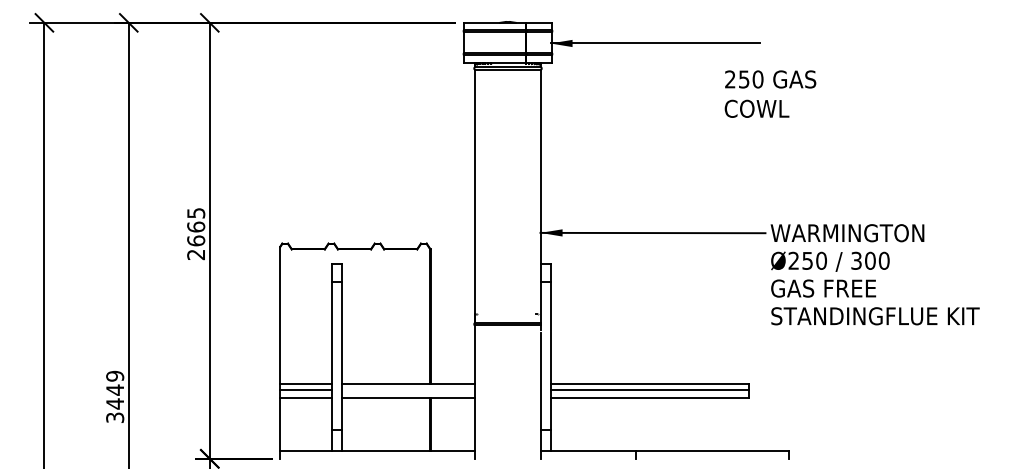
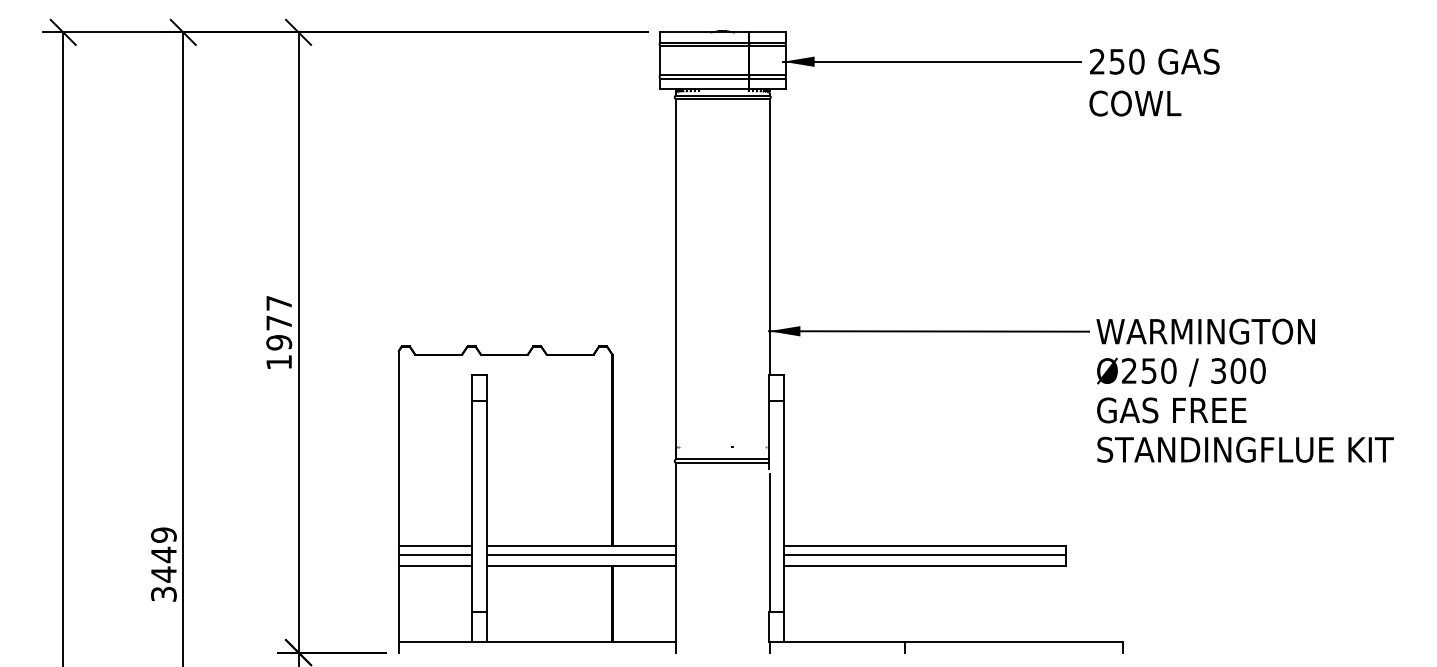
text: (770, 93) -> (1154, 81), moved
text: (196, 234) -> (279, 333), 2665 -> 1977
line: (408, 390) -> (581, 555), added

